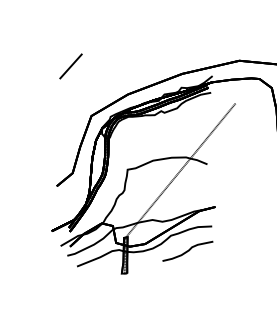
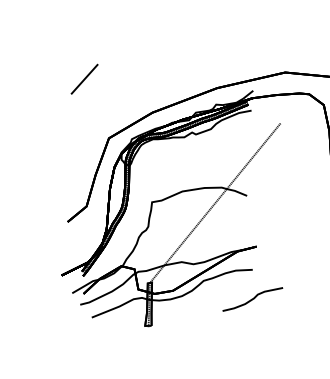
curve: (187, 251) -> (252, 299), moved

